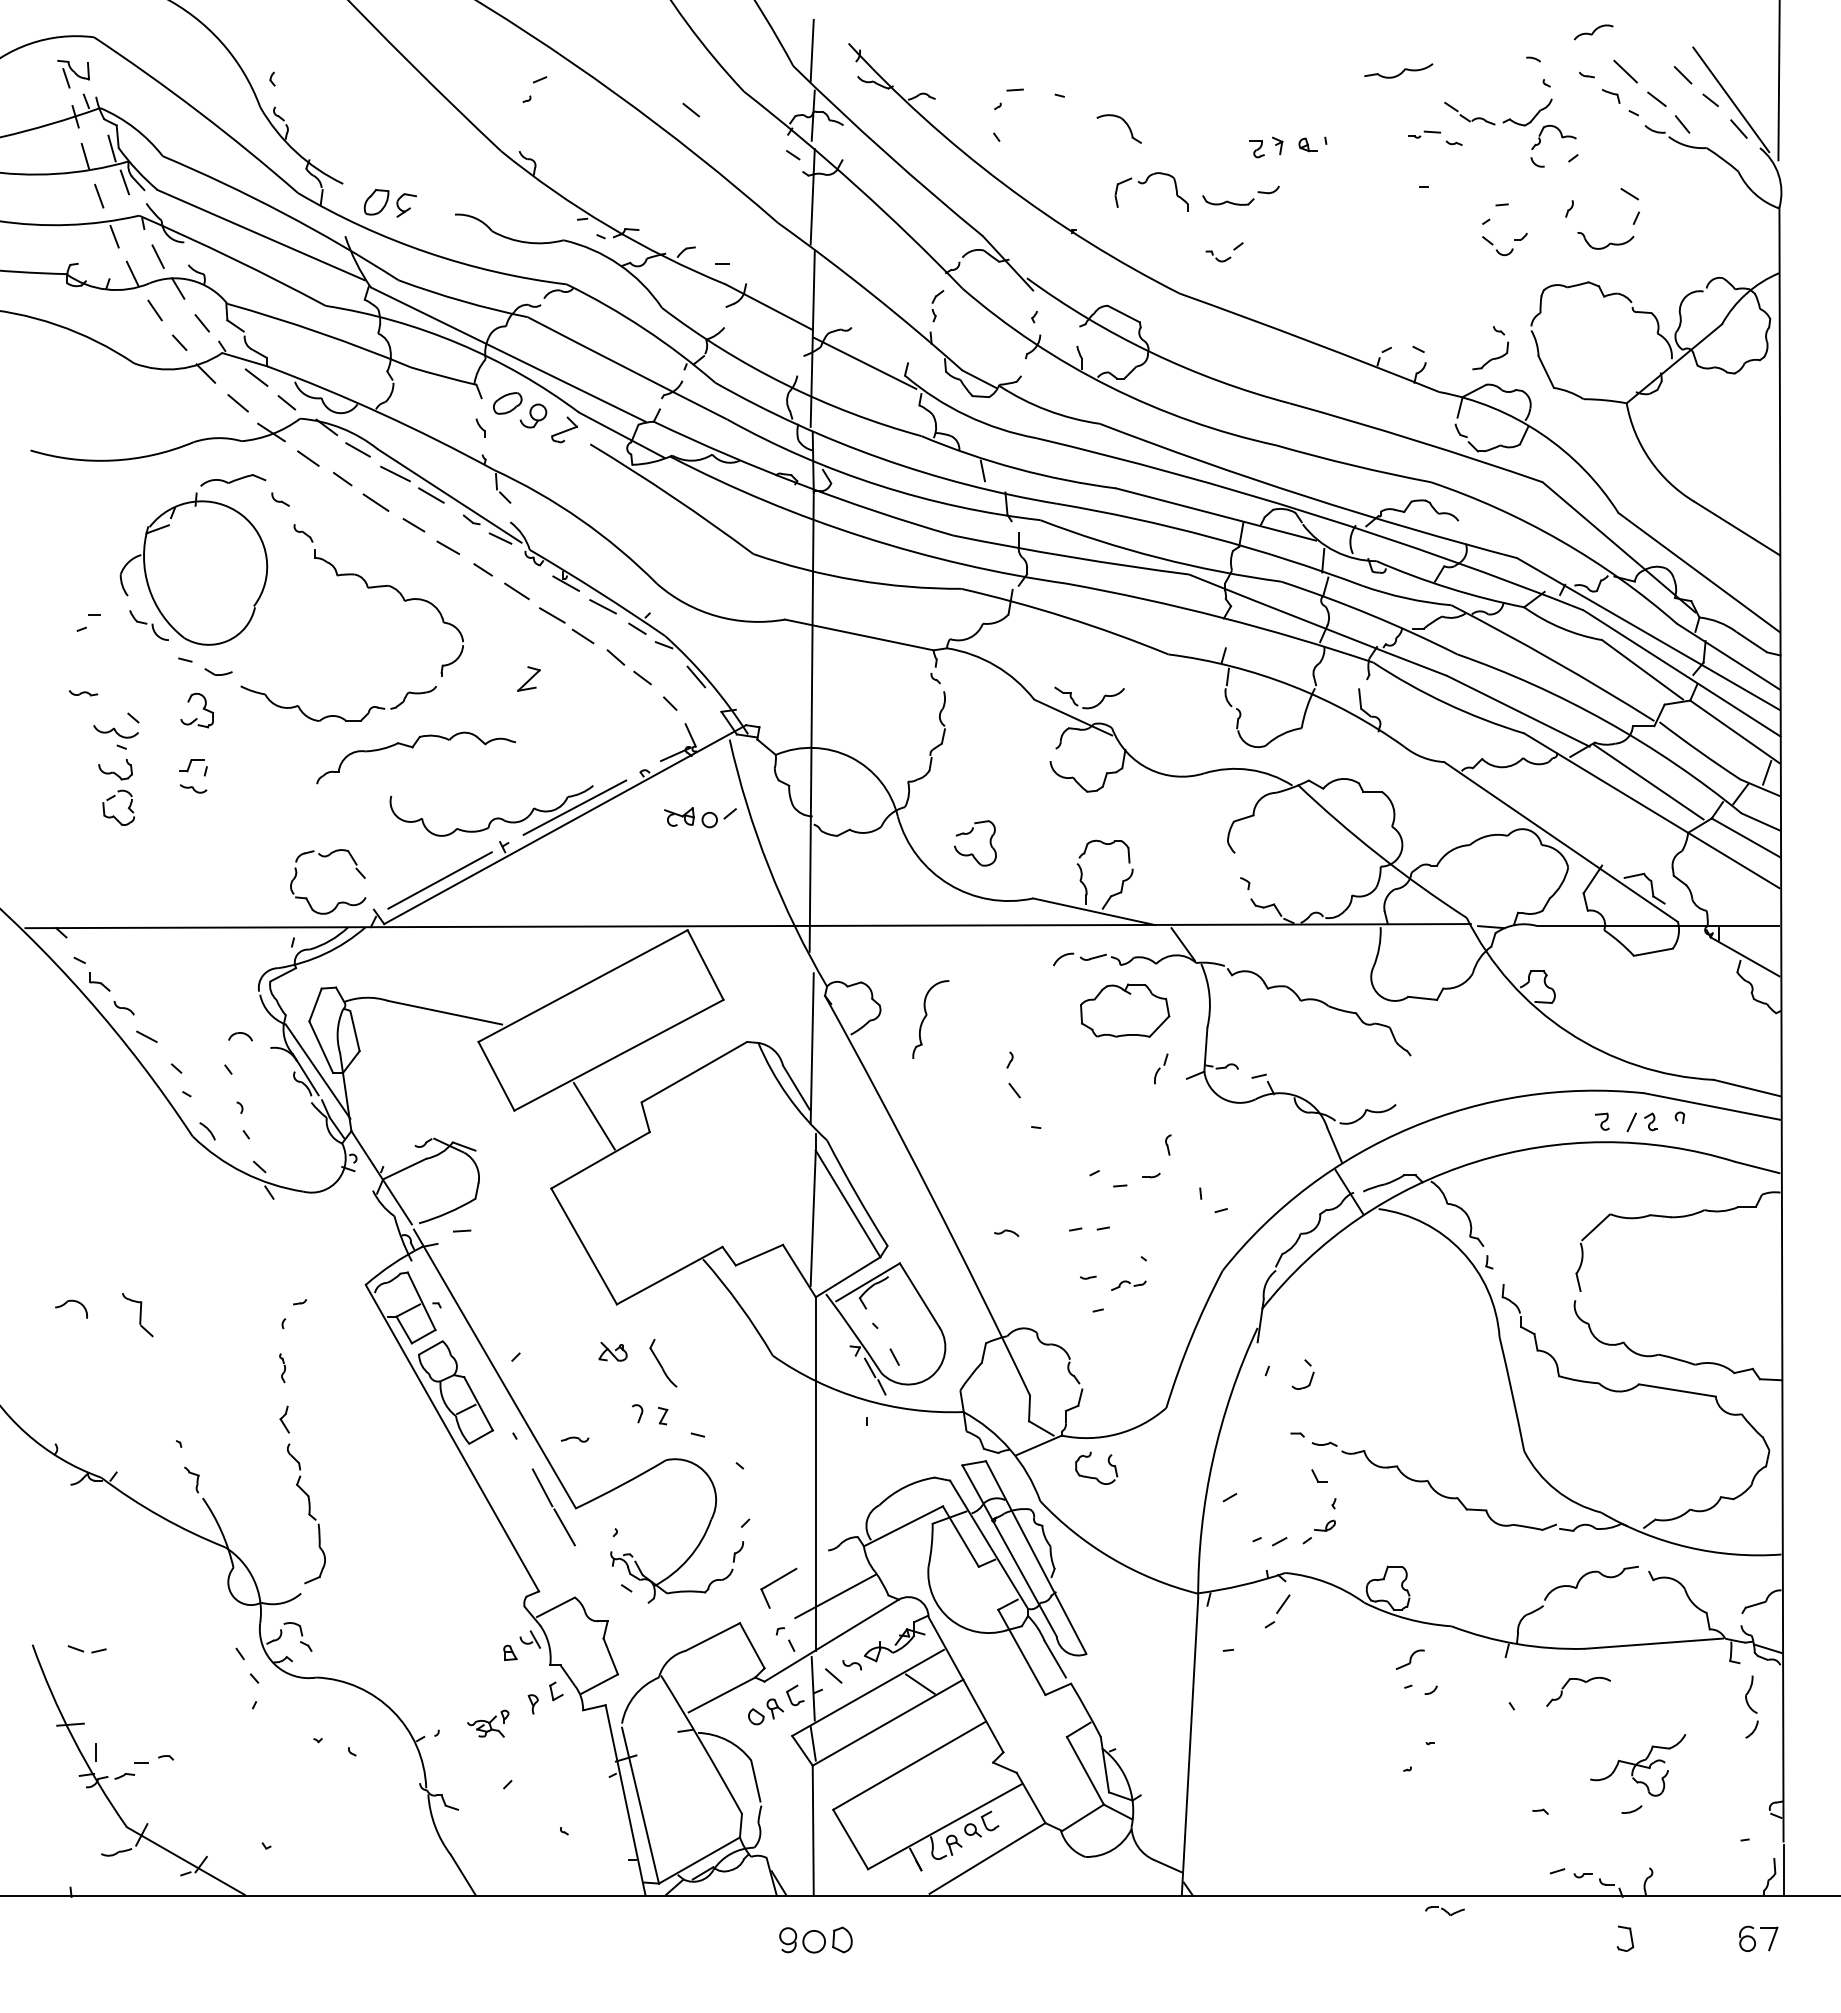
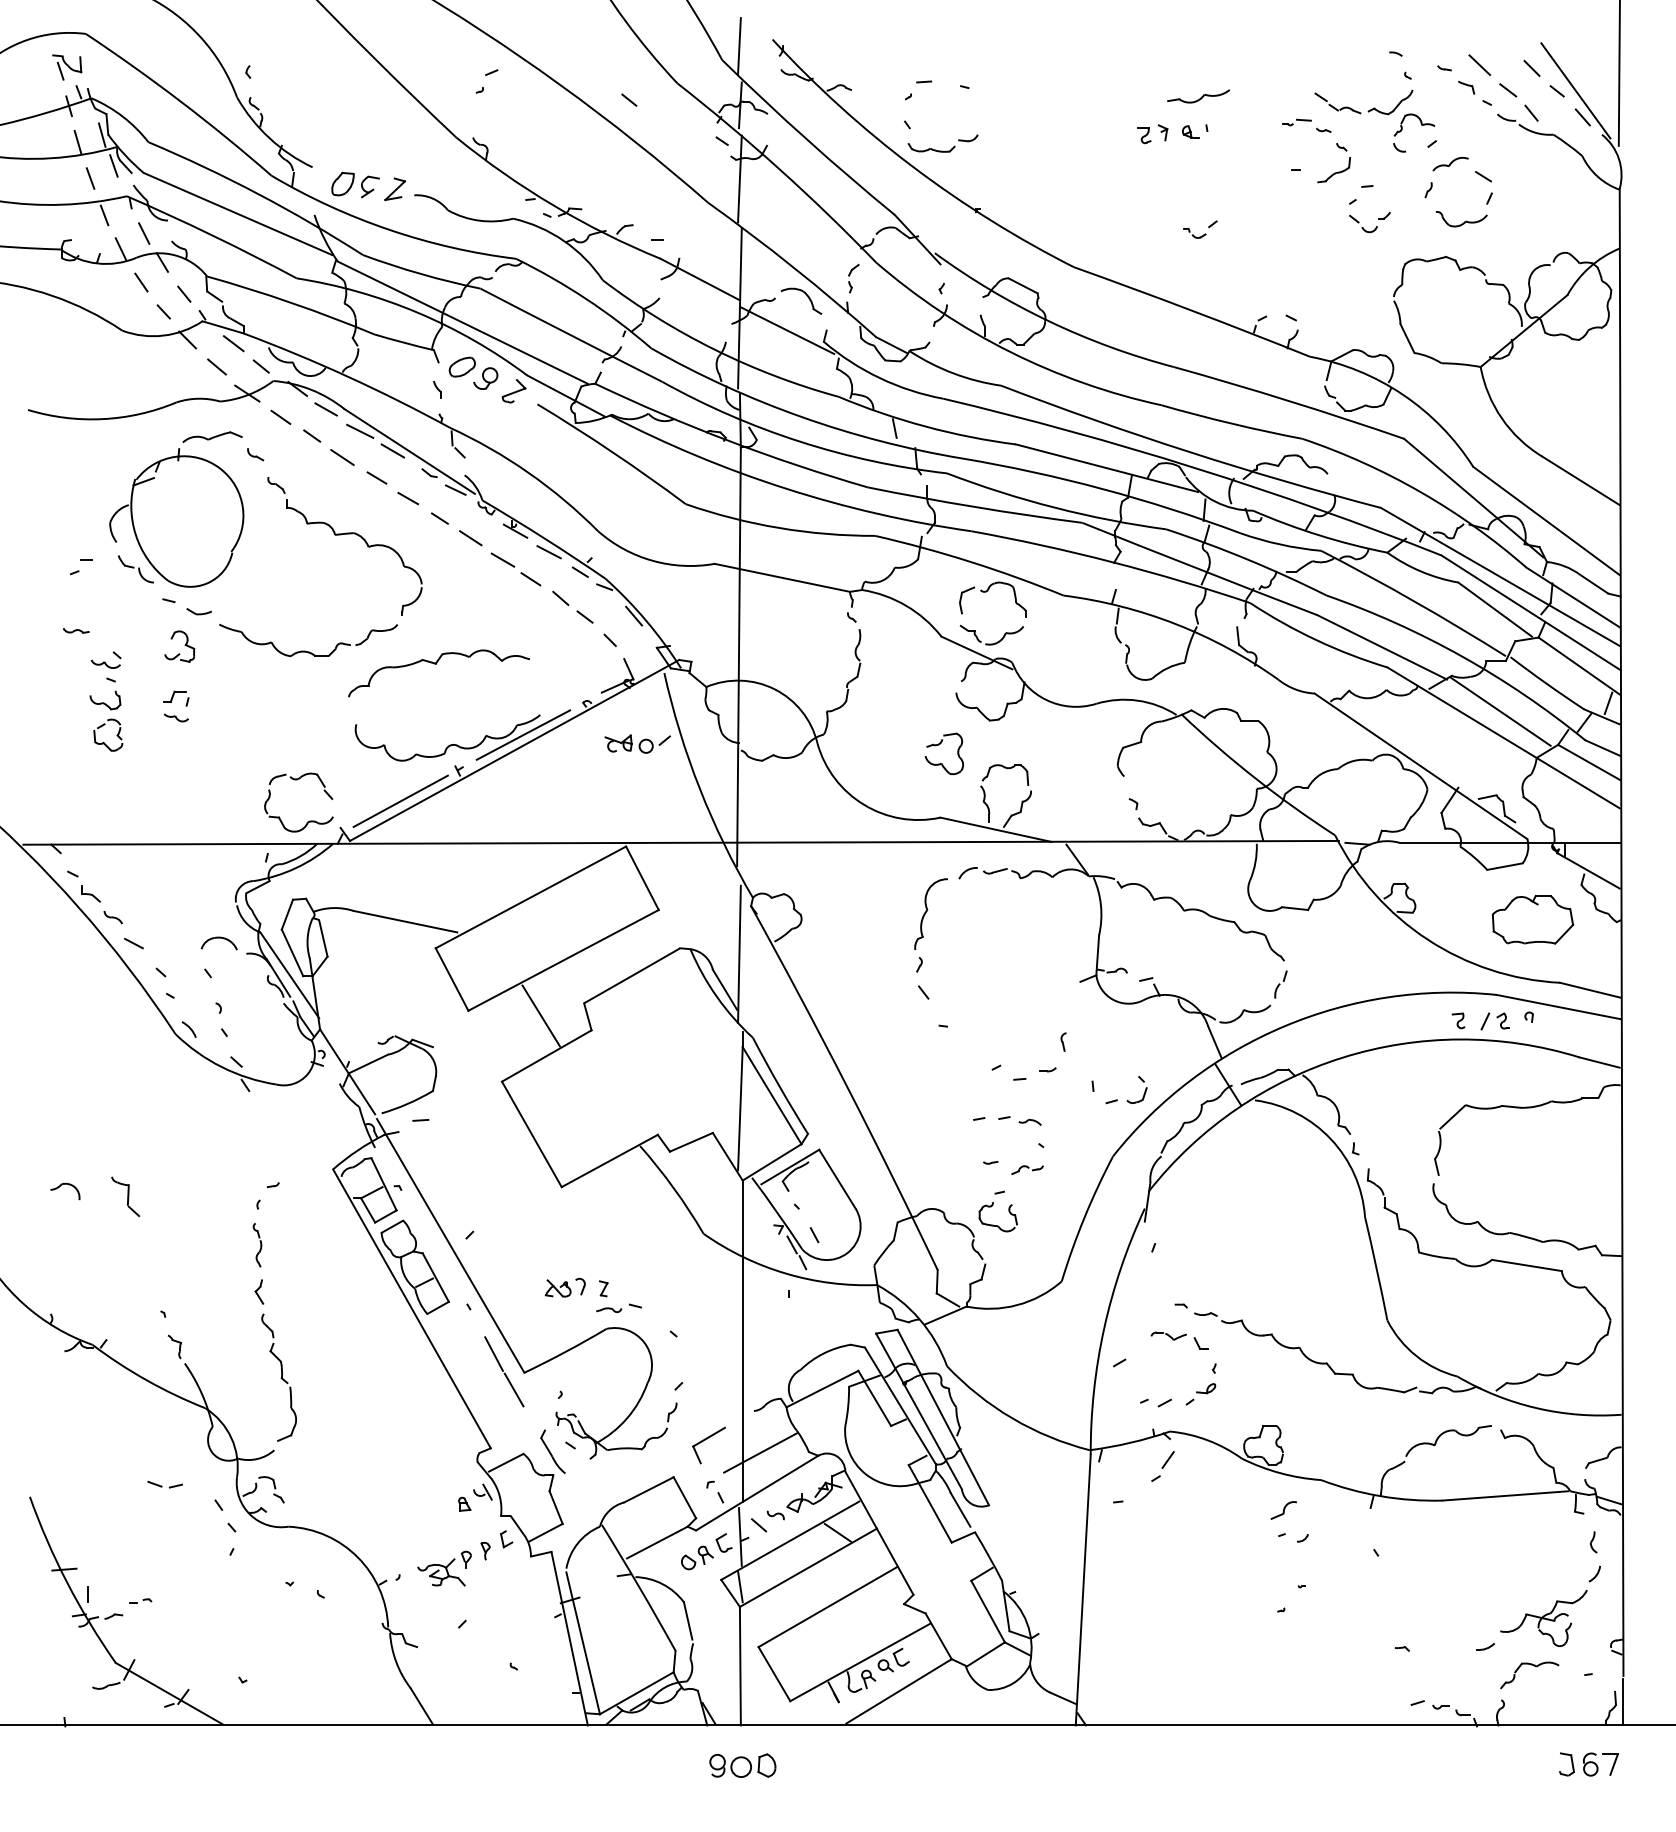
part: (1593, 32) -> (1450, 164), moved
part: (1398, 70) -> (1198, 95), moved
part: (1124, 122) -> (806, 295), moved
part: (1145, 183) -> (987, 592), moved
part: (1240, 203) -> (942, 150), moved
part: (1226, 258) -> (1202, 235), moved
part: (1491, 358) -> (1334, 172), moved
part: (528, 678) -> (394, 188), moved
part: (115, 724) -> (105, 659), size x0.71
part: (413, 748) -> (436, 664), moved
part: (972, 853) -> (941, 763), moved
part: (1125, 1010) -> (1533, 919), moved
part: (930, 1019) -> (930, 914), moved
part: (240, 1036) -> (219, 943), size x1.67
part: (1161, 1068) -> (1281, 984), moved
part: (1006, 1233) -> (1030, 1122), moved
part: (612, 1351) -> (557, 1288), moved
part: (663, 1362) -> (553, 1451), moved
part: (282, 1367) -> (257, 1244), size x1.67
part: (1310, 1378) -> (1143, 1093), moved
part: (574, 1439) -> (608, 1310), moved
part: (1096, 1477) -> (998, 1225), moved
part: (86, 1649) -> (164, 1484), moved
part: (1581, 1681) -> (1532, 1665), moved
part: (1750, 1694) -> (1593, 1542), size x0.62
part: (488, 1723) -> (444, 1568), size x1.43
part: (153, 1759) -> (139, 1601), size x0.62
part: (1638, 1765) -> (1544, 1618), moved
part: (1444, 1910) -> (1168, 1335), moved
part: (1625, 1938) -> (1566, 1764), moved

